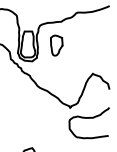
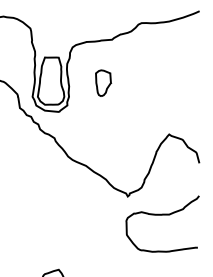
part: (56, 45) -> (102, 82), size x0.7

